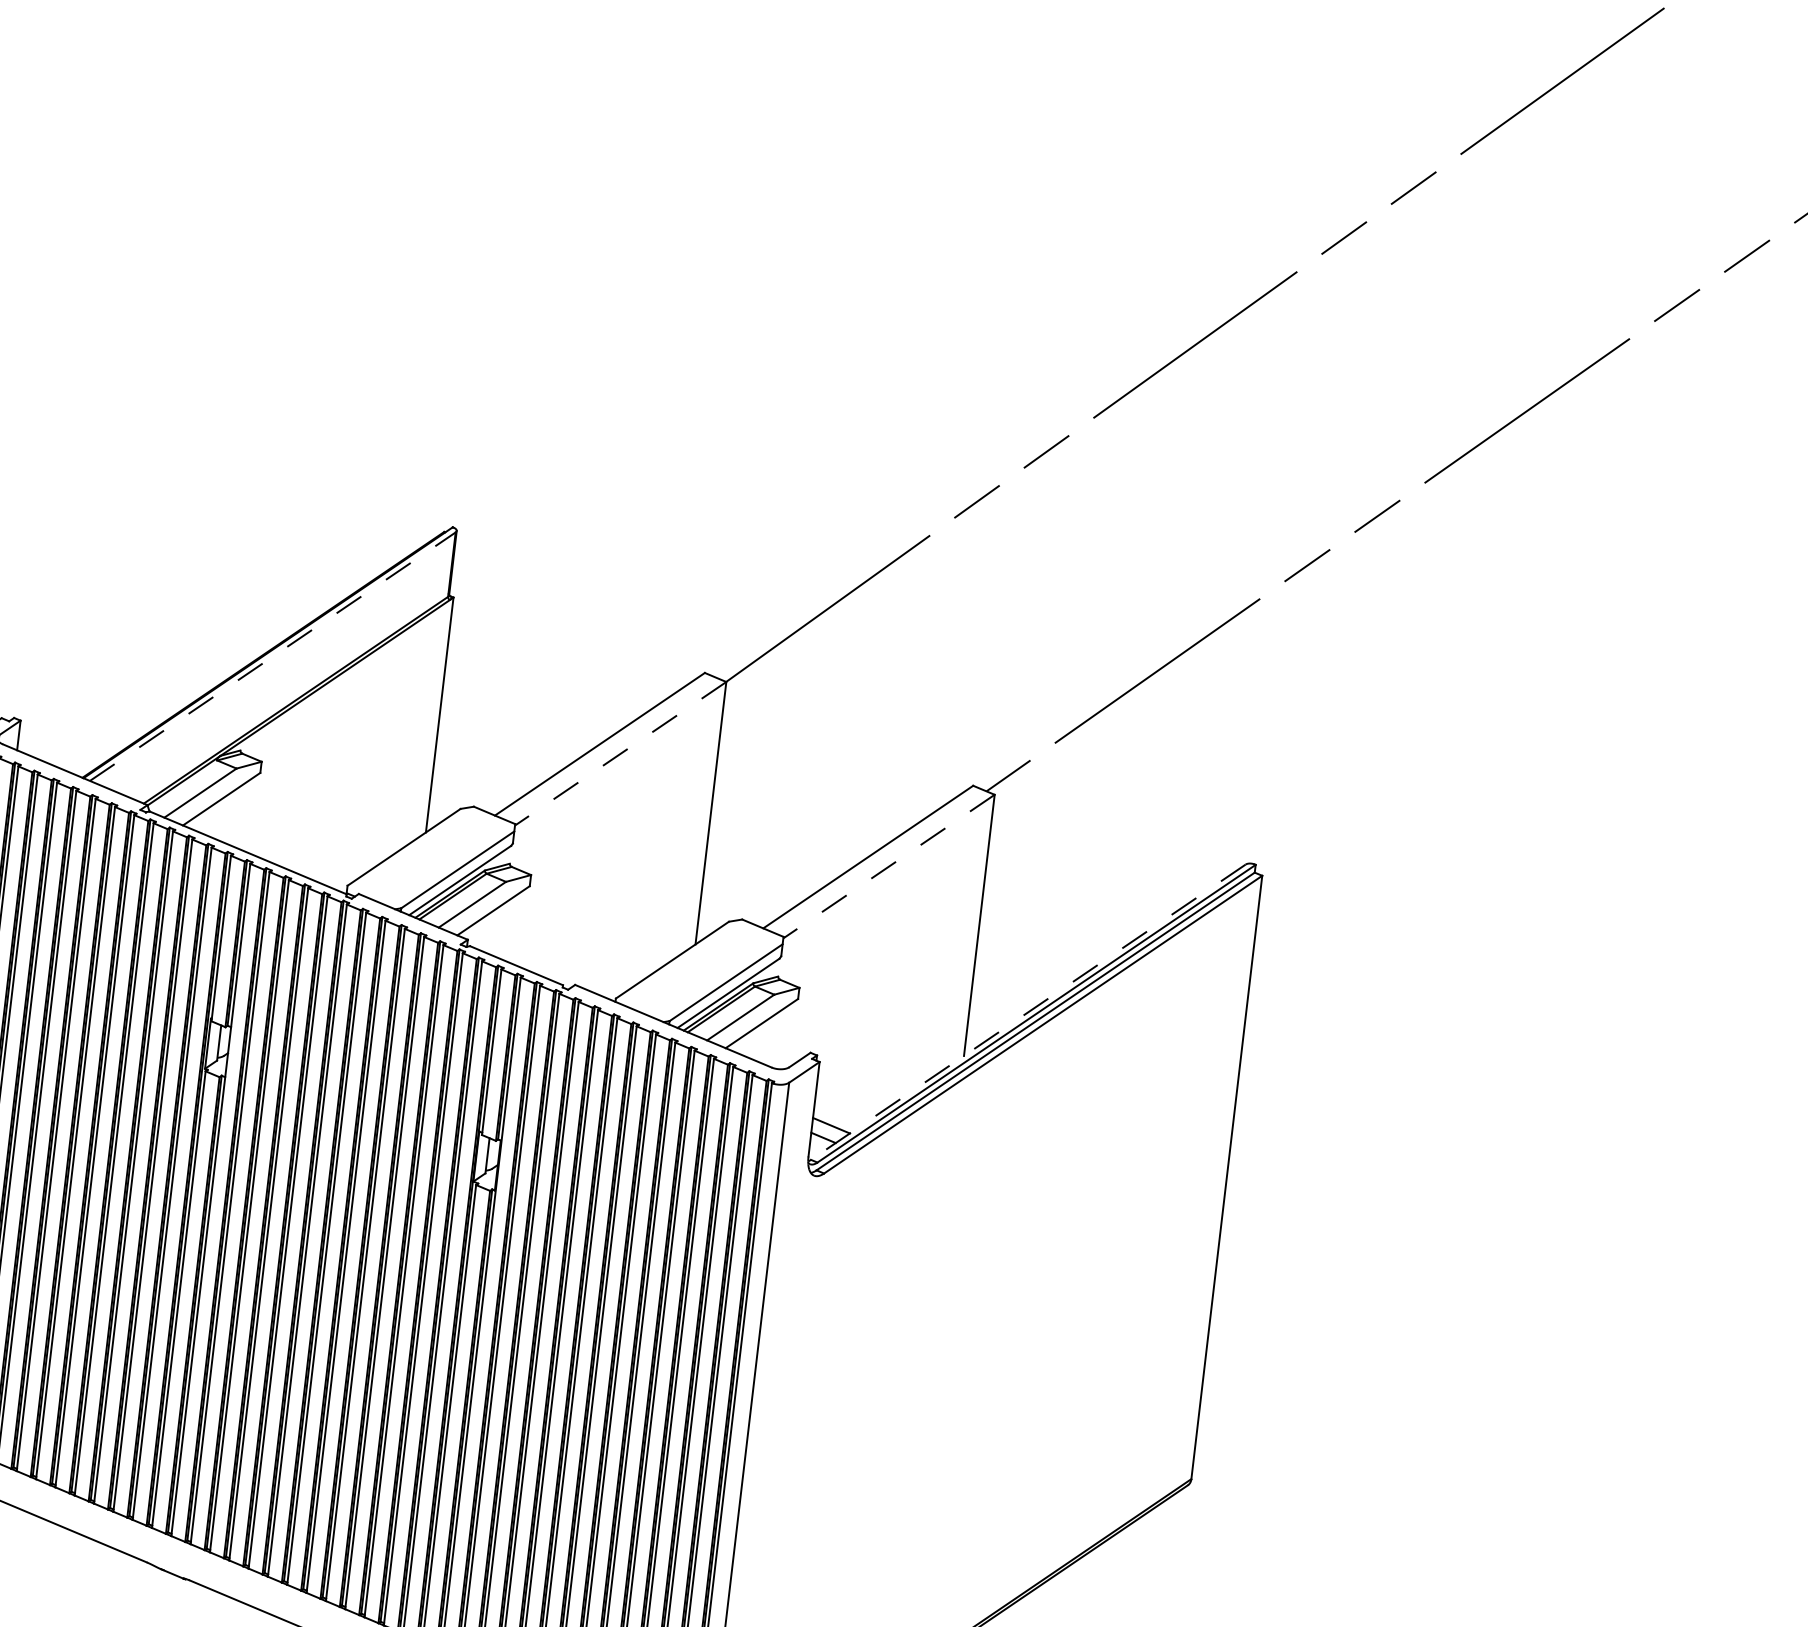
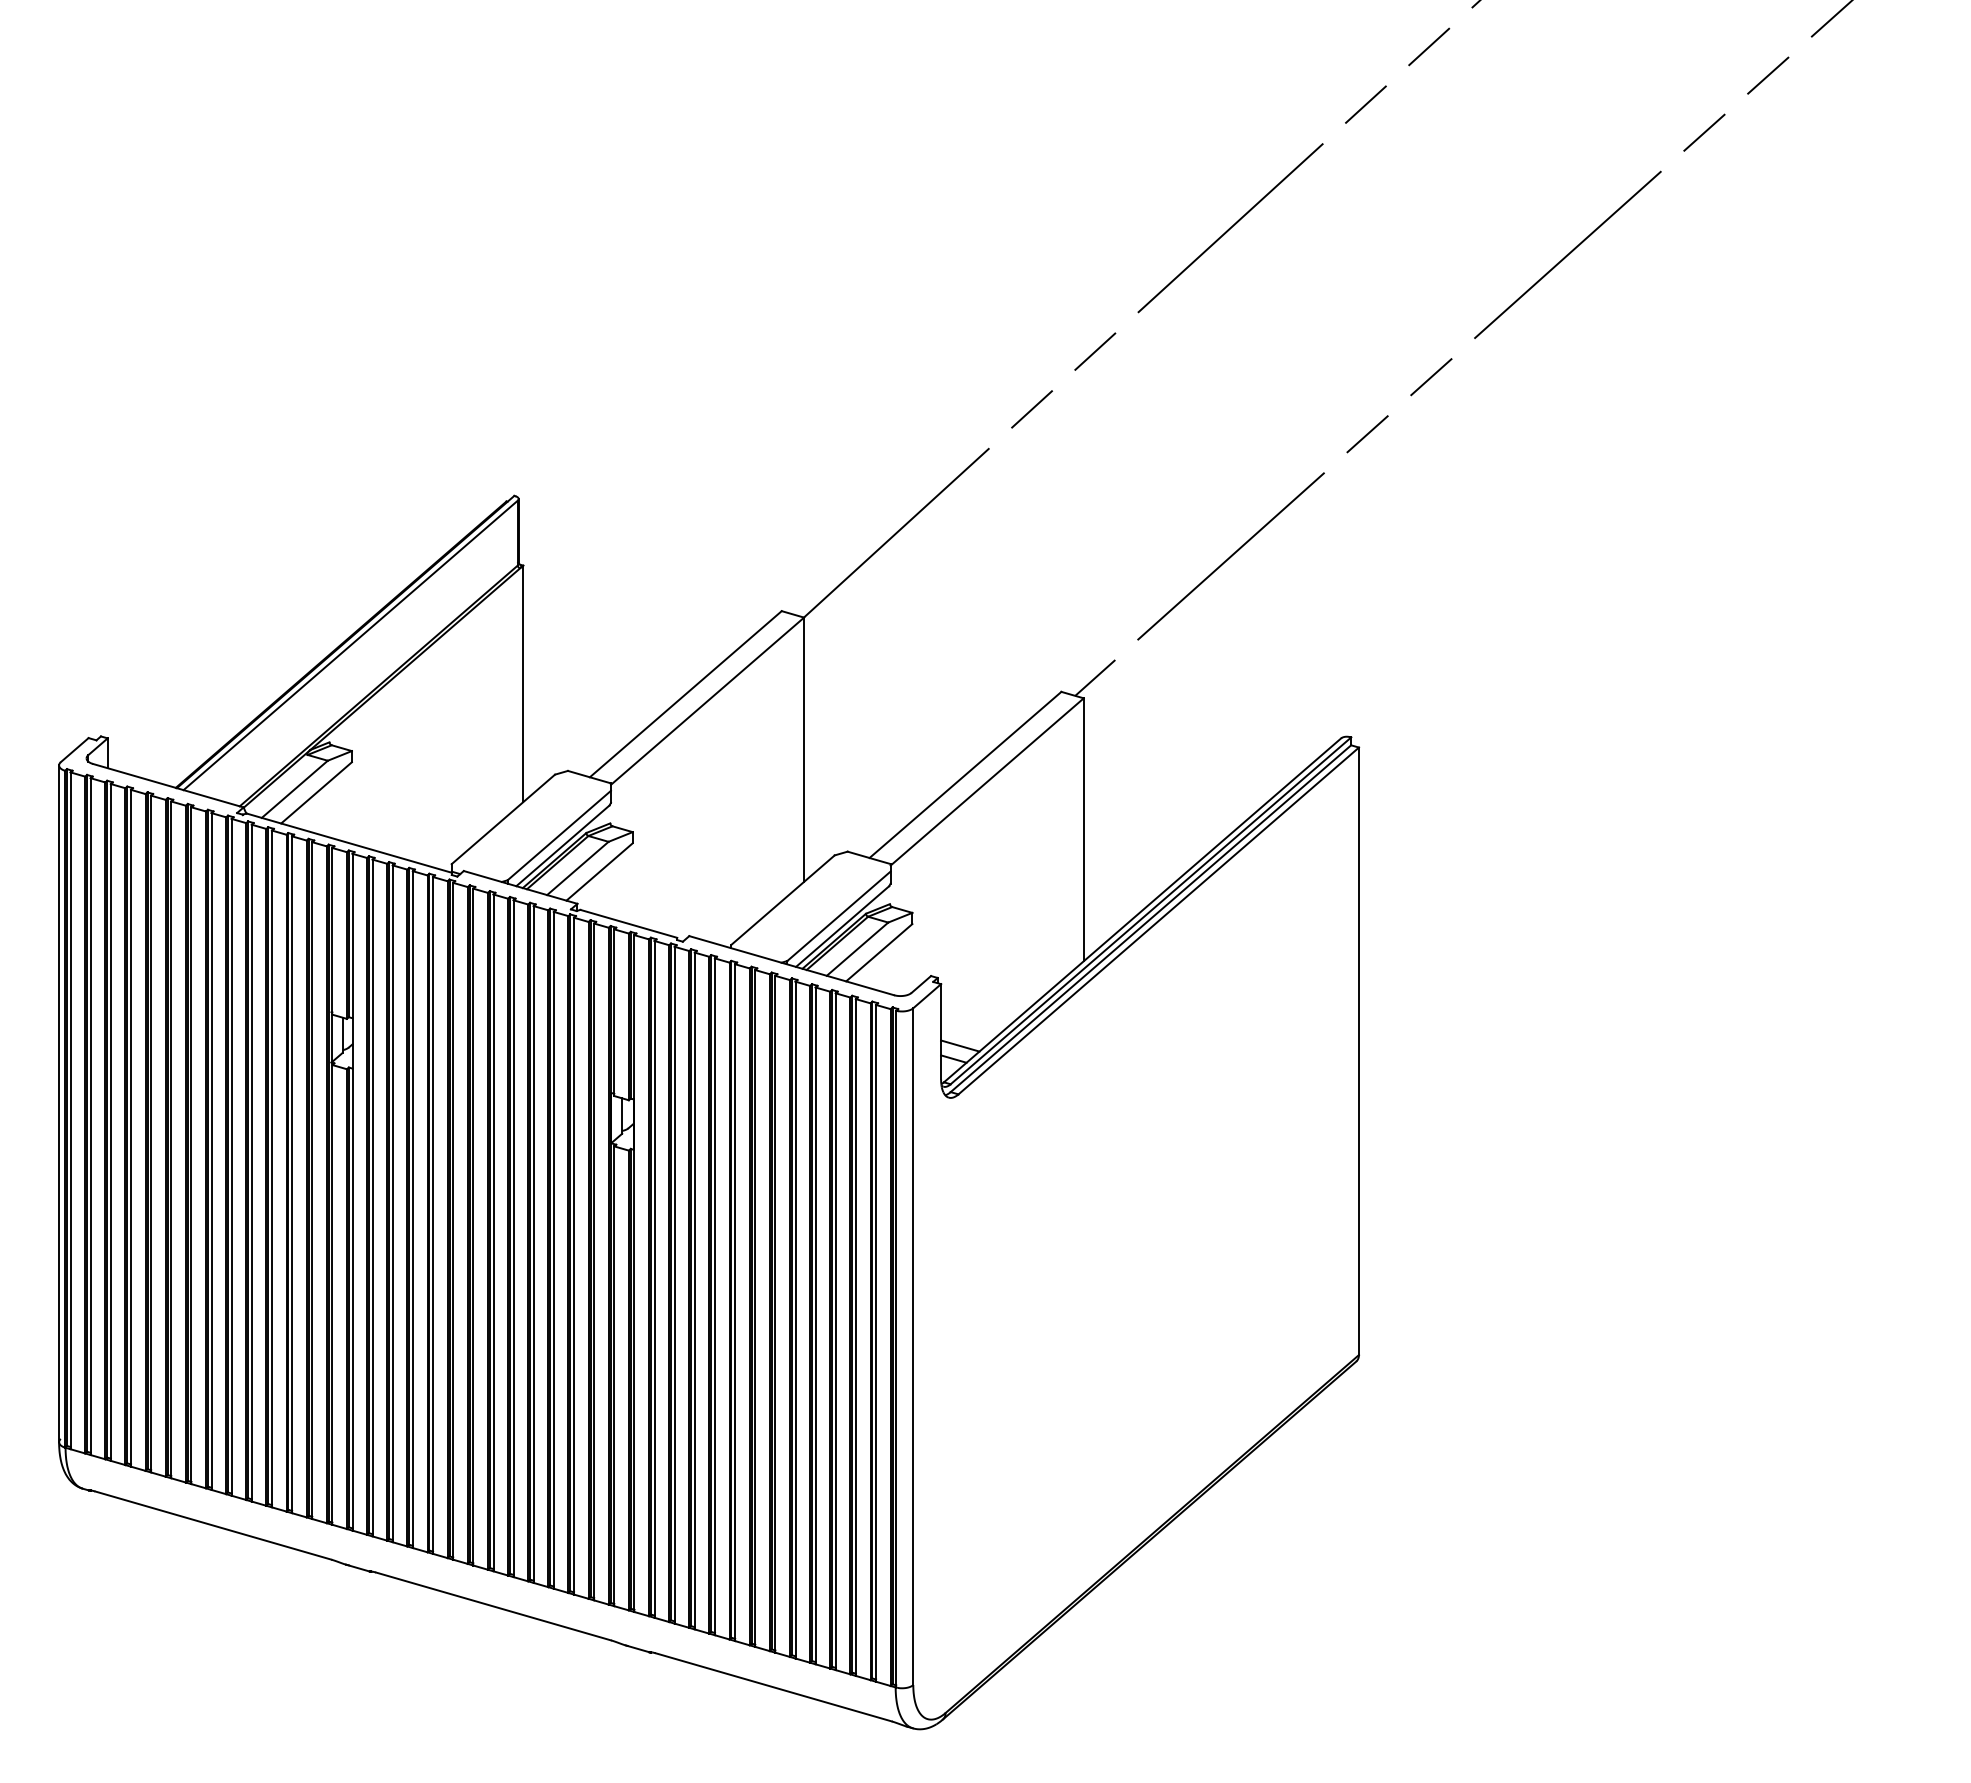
line: (273, 656) -> (351, 645), dashed -> solid
line: (620, 754) -> (707, 701), dashed -> solid
line: (889, 866) -> (987, 781), dashed -> solid
line: (1028, 1012) -> (1142, 910), dashed -> solid

